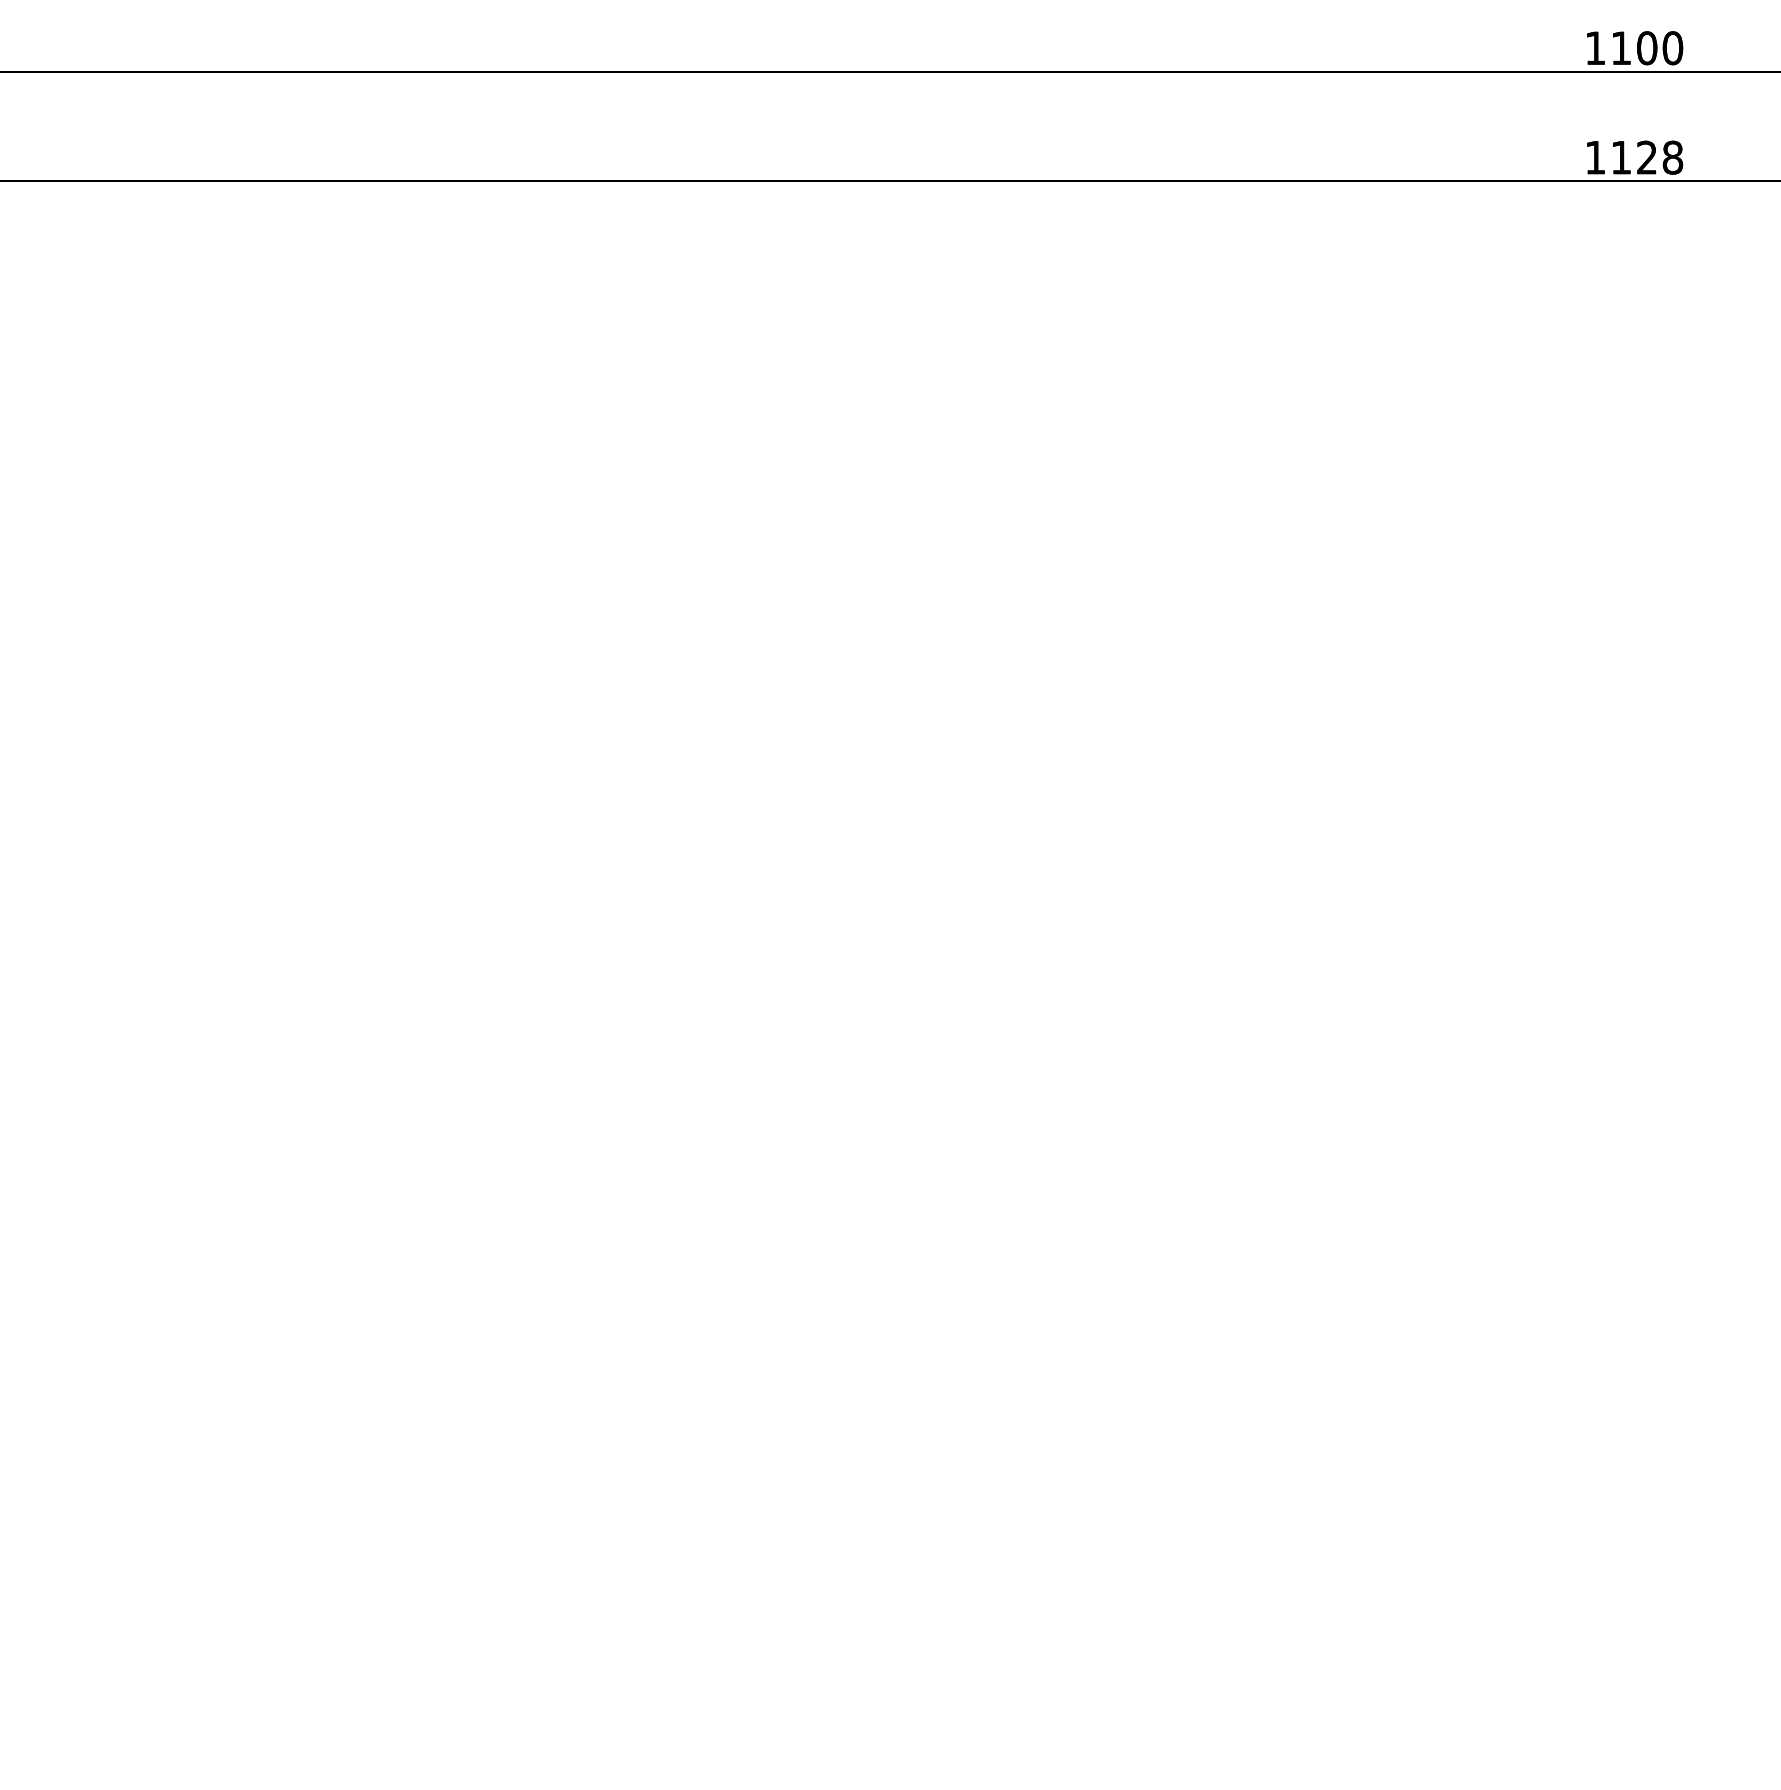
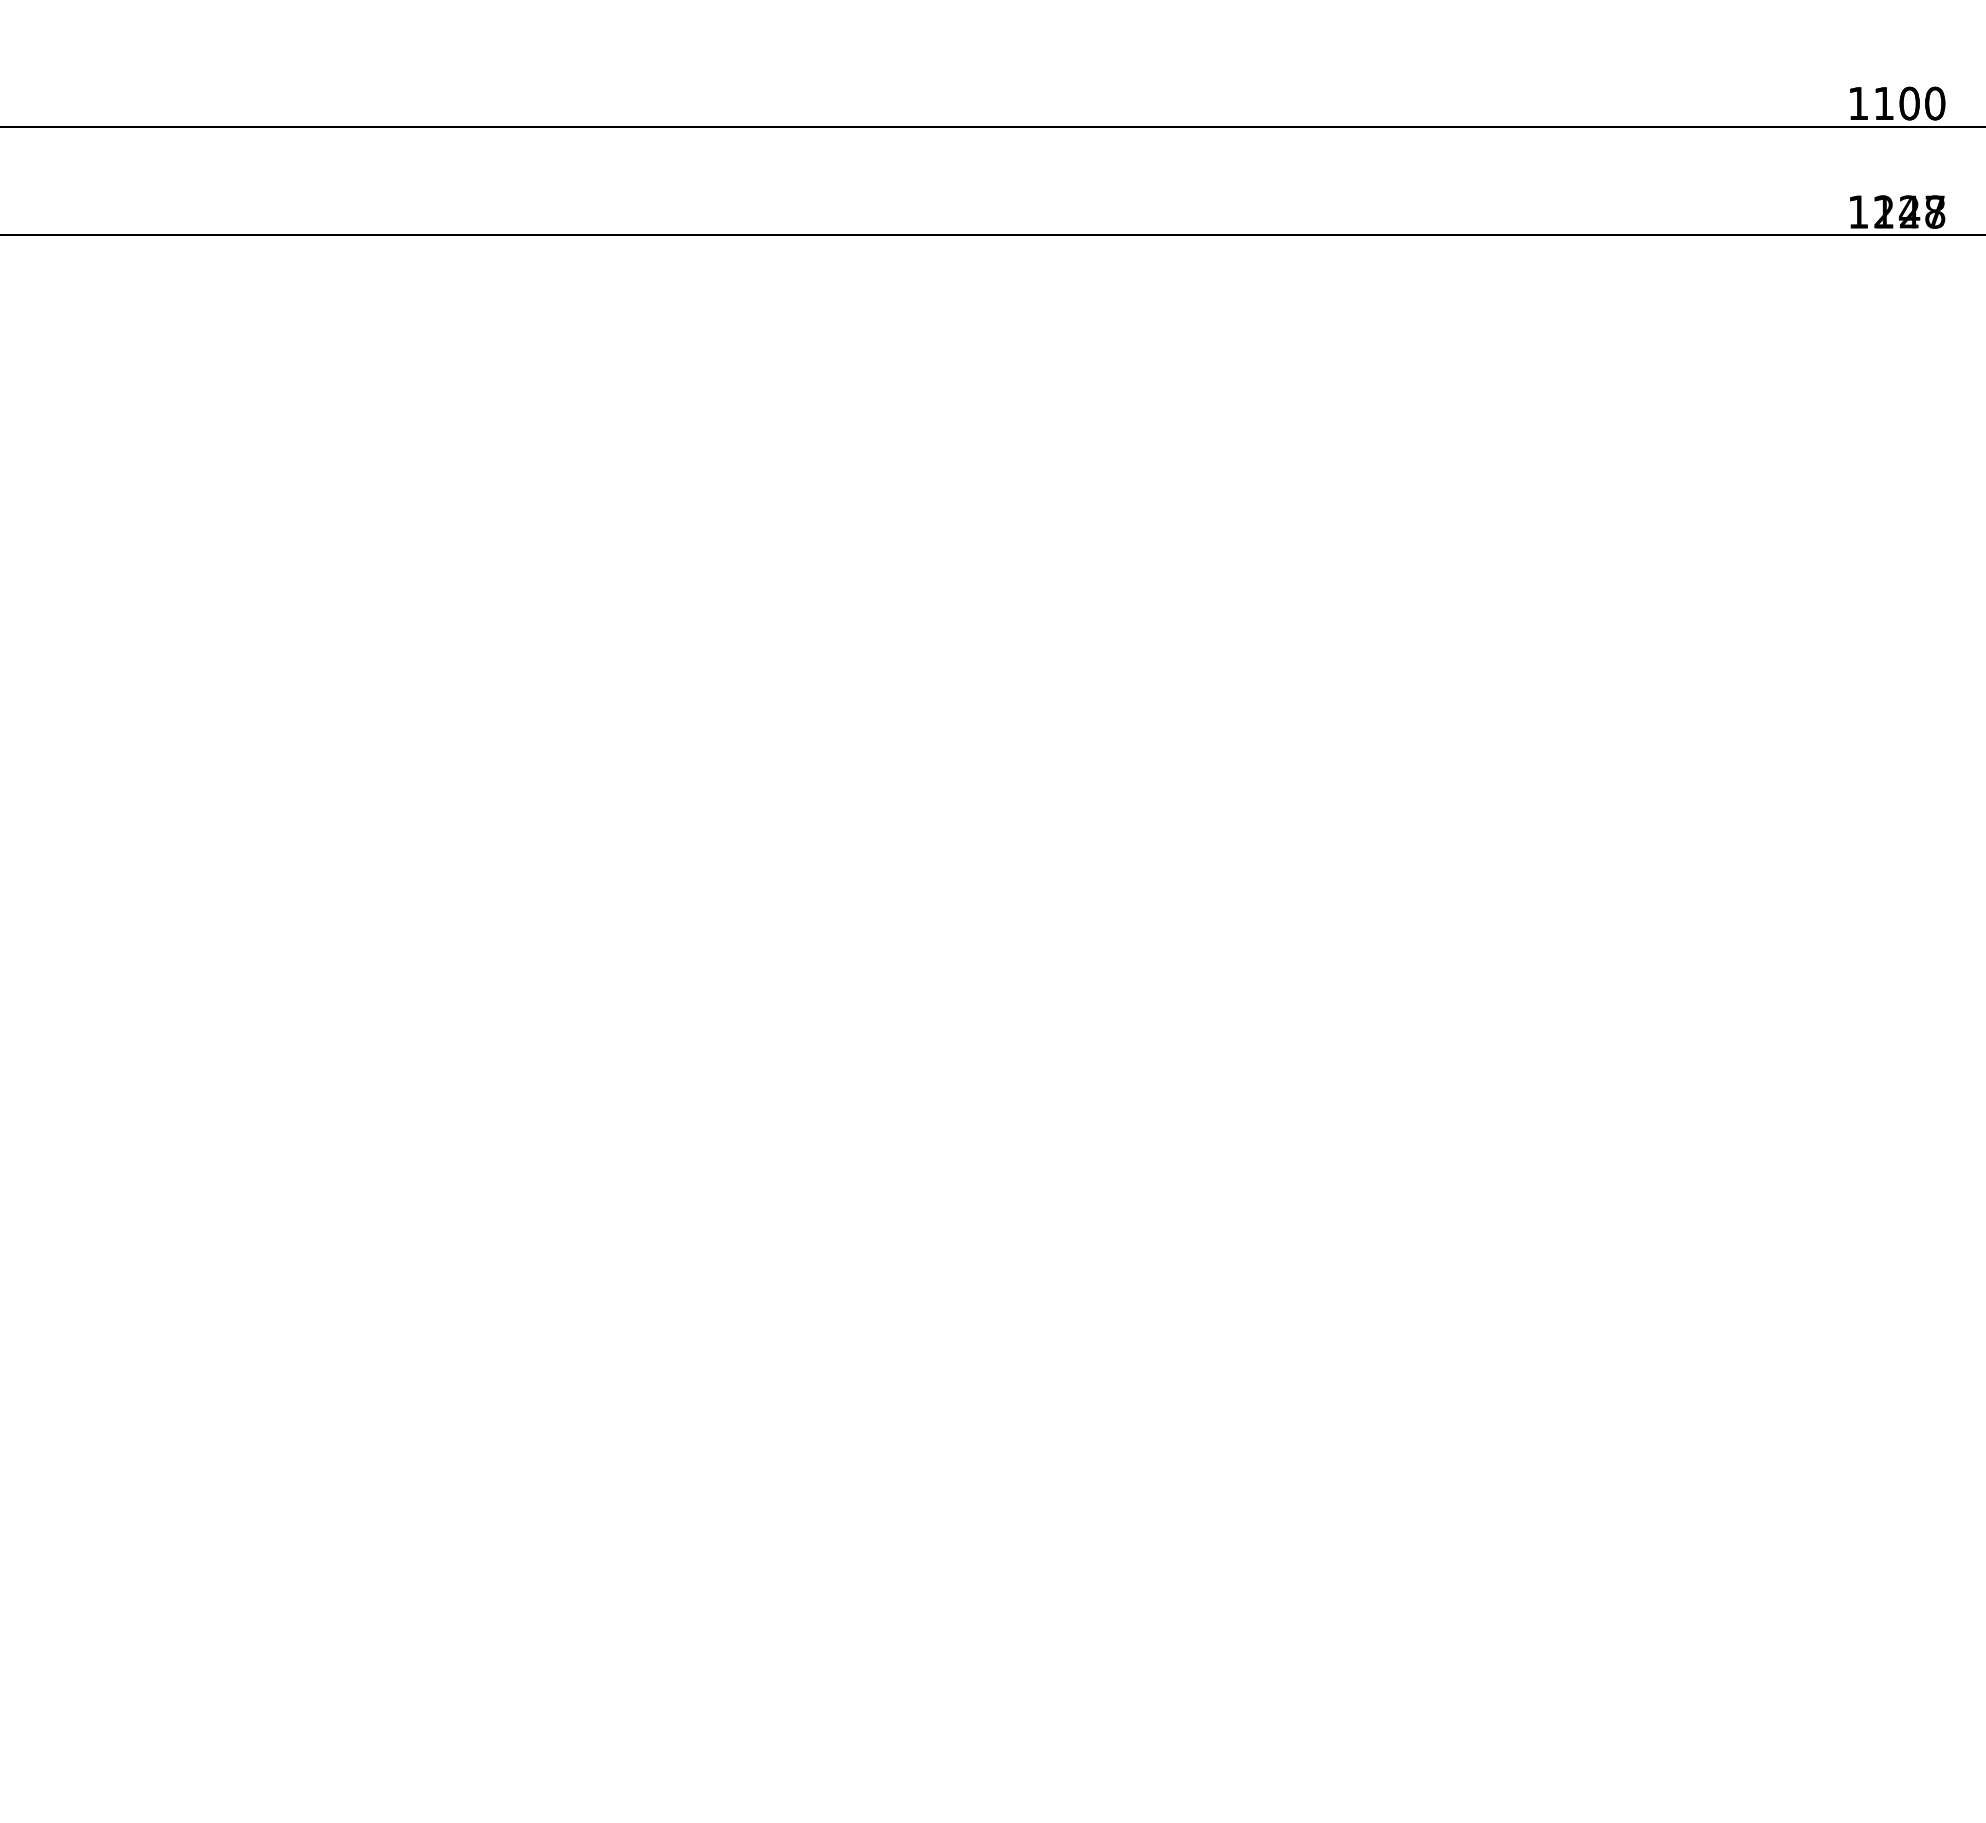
text: (1646, 157) -> (1909, 211), 1128 -> 1247

